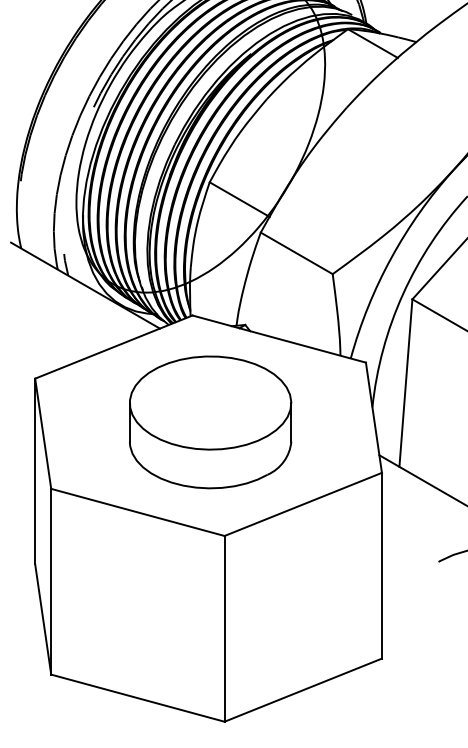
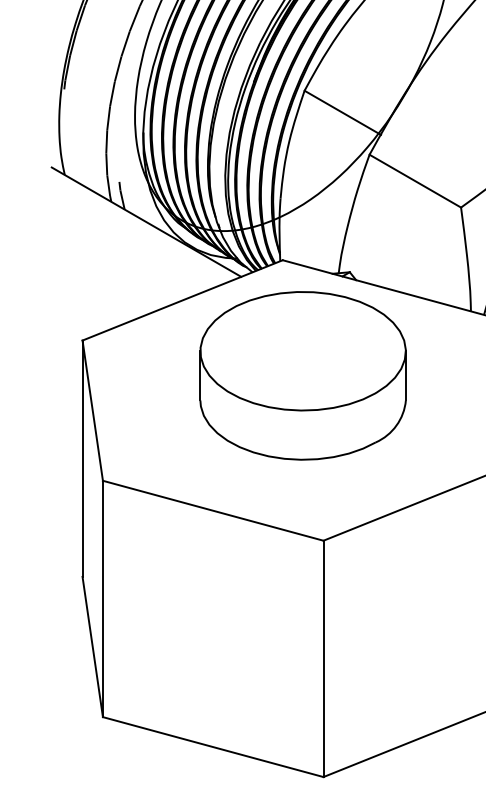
part: (210, 422) -> (303, 375), moved

